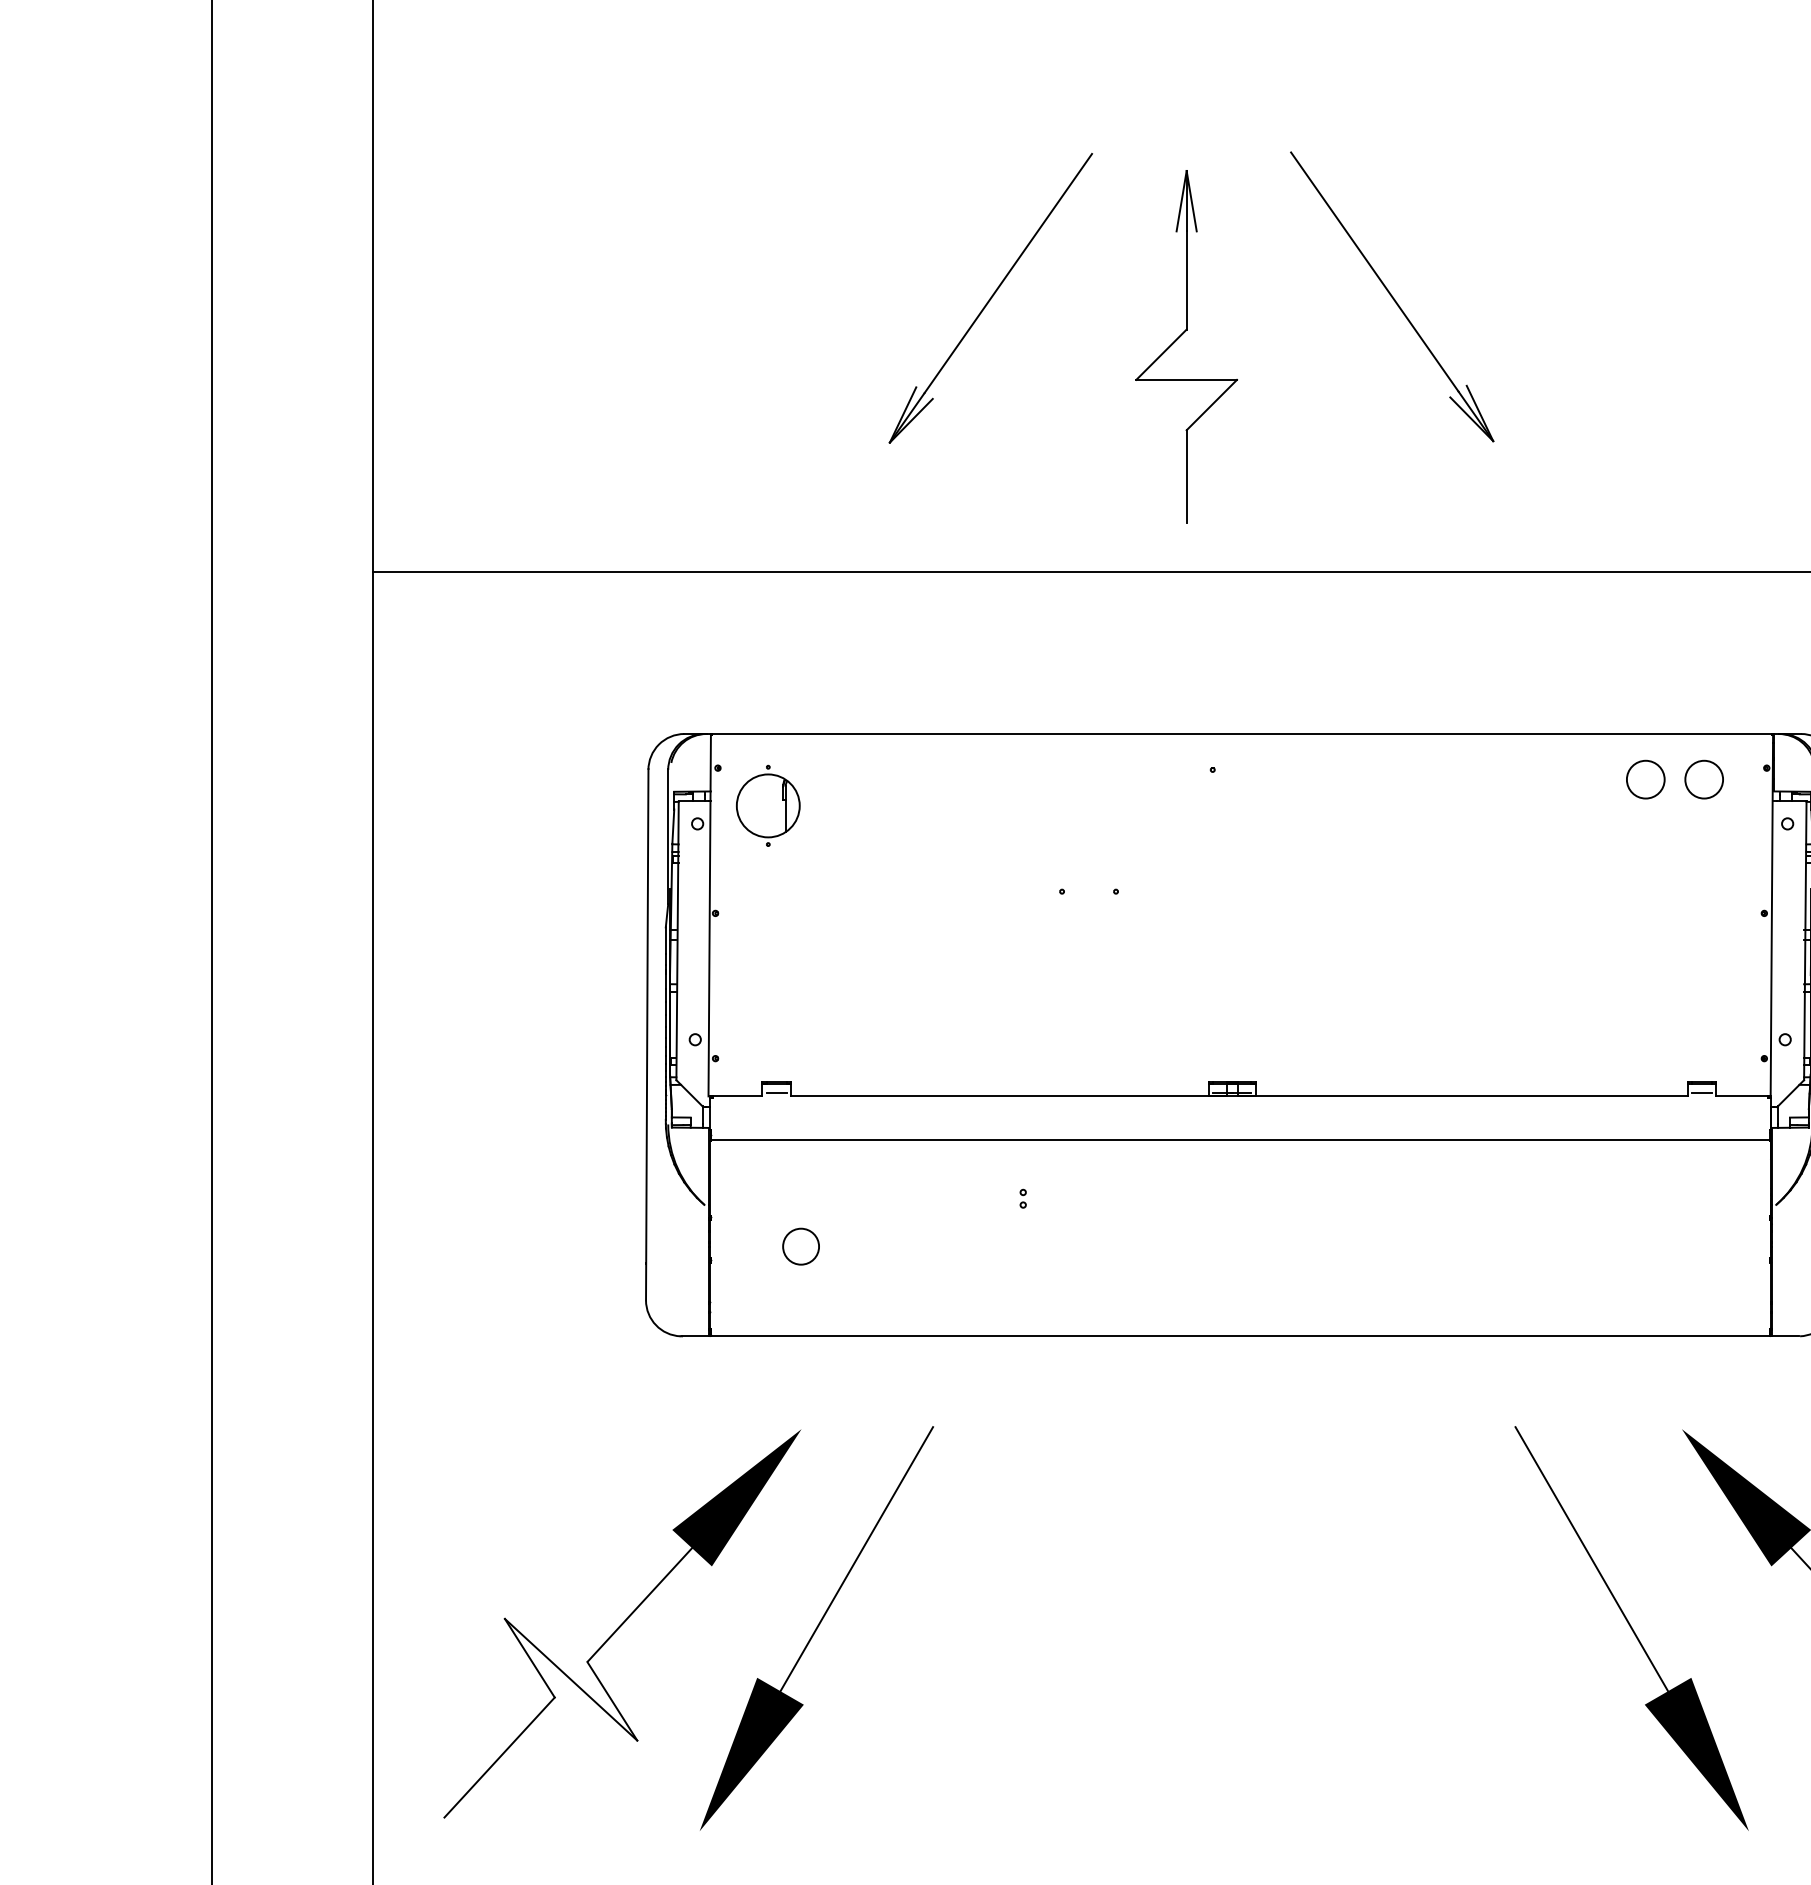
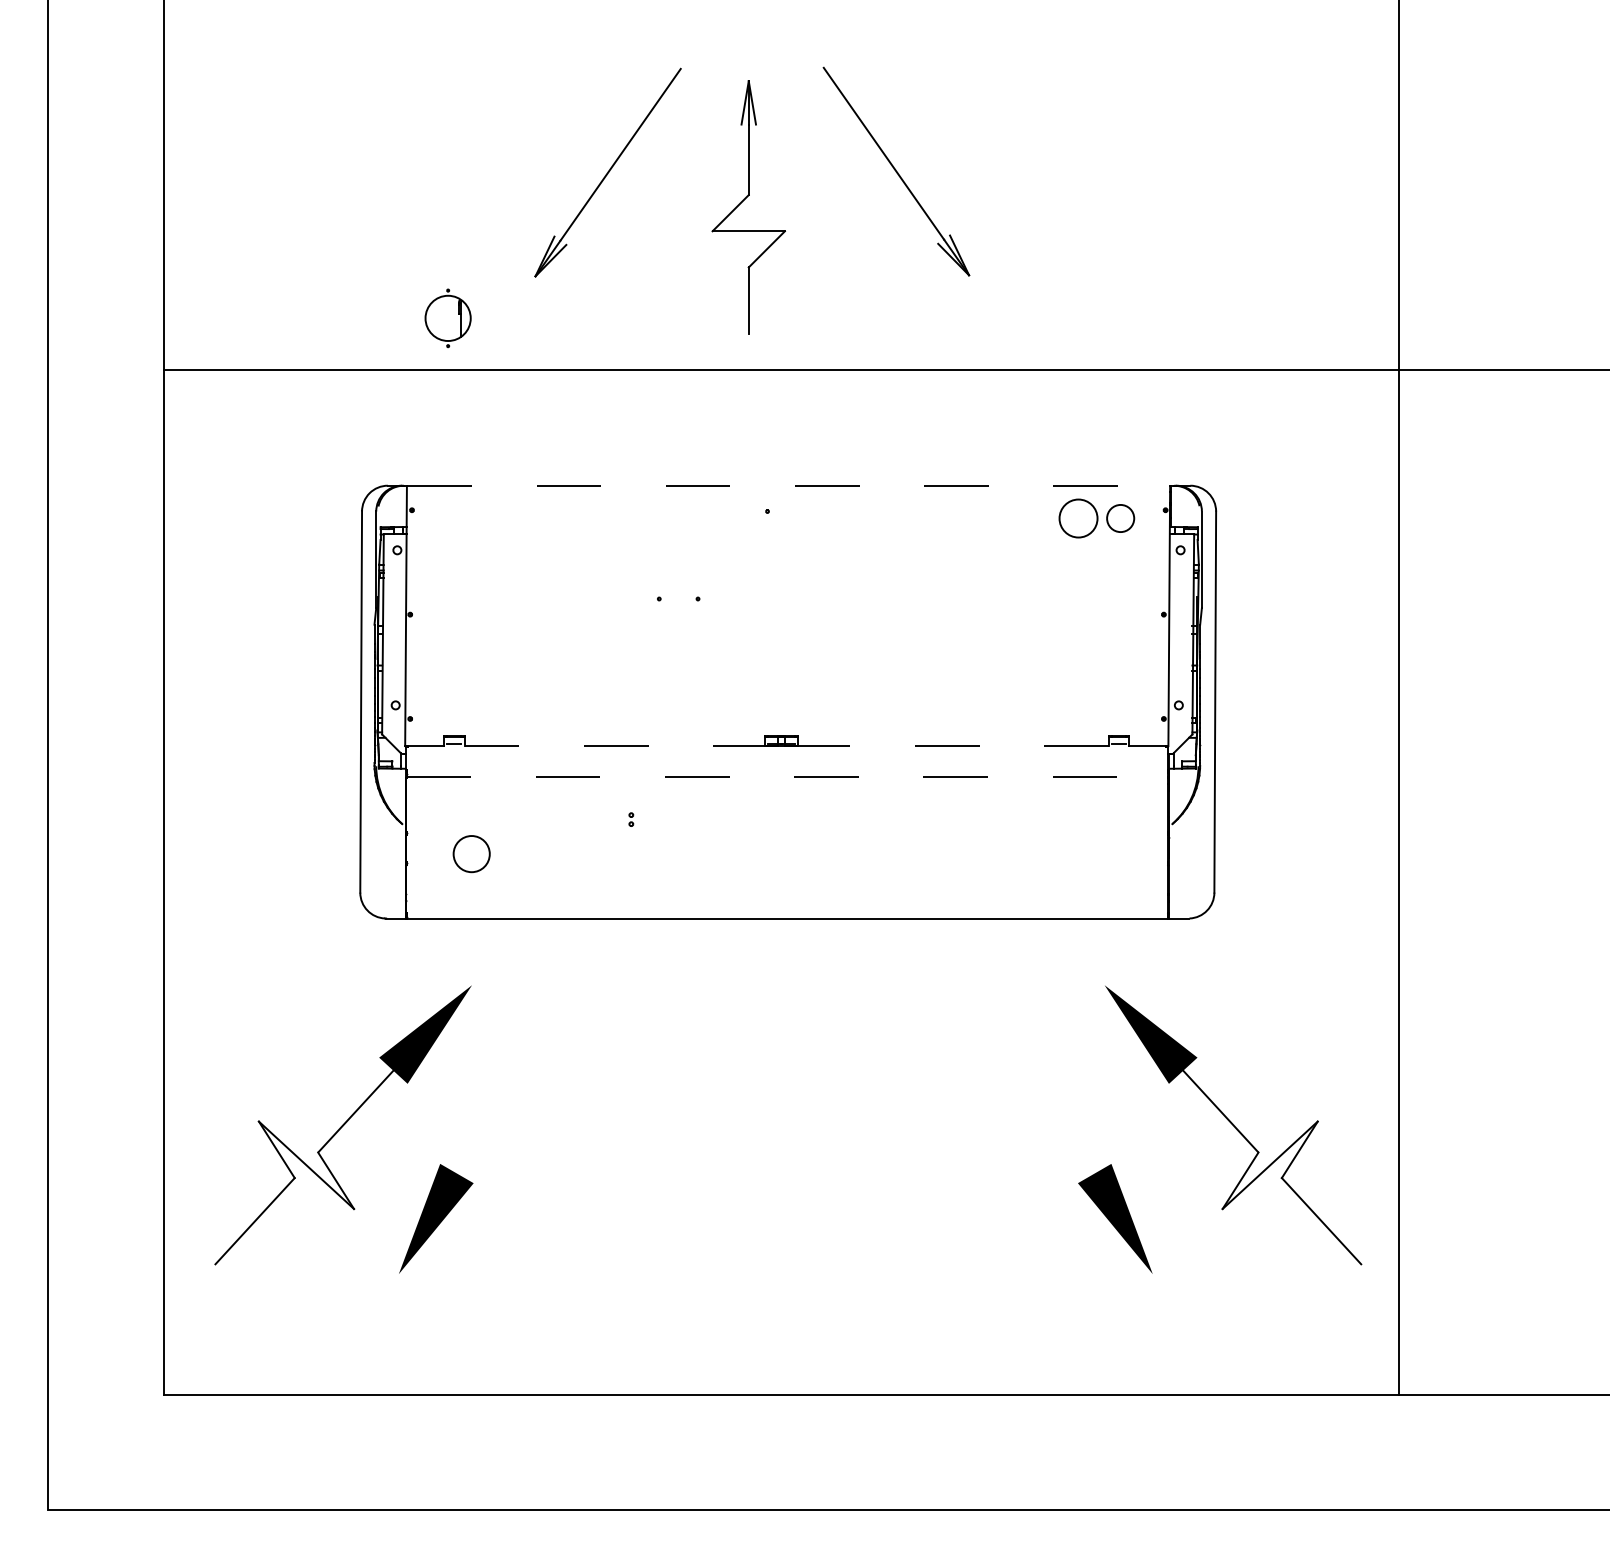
line: (1243, 733) -> (789, 485), solid -> dashed
circle: (1645, 779) -> (1078, 518), size x1.4
part: (767, 806) -> (447, 318), moved
line: (1009, 1096) -> (621, 746), solid -> dashed
line: (1463, 1096) -> (947, 746), solid -> dashed
line: (1240, 1140) -> (787, 777), solid -> dashed
circle: (800, 1247) -> (471, 854), size x1.4
line: (856, 1558) -> (511, 1078), removed
line: (1591, 1558) -> (1039, 1078), removed

